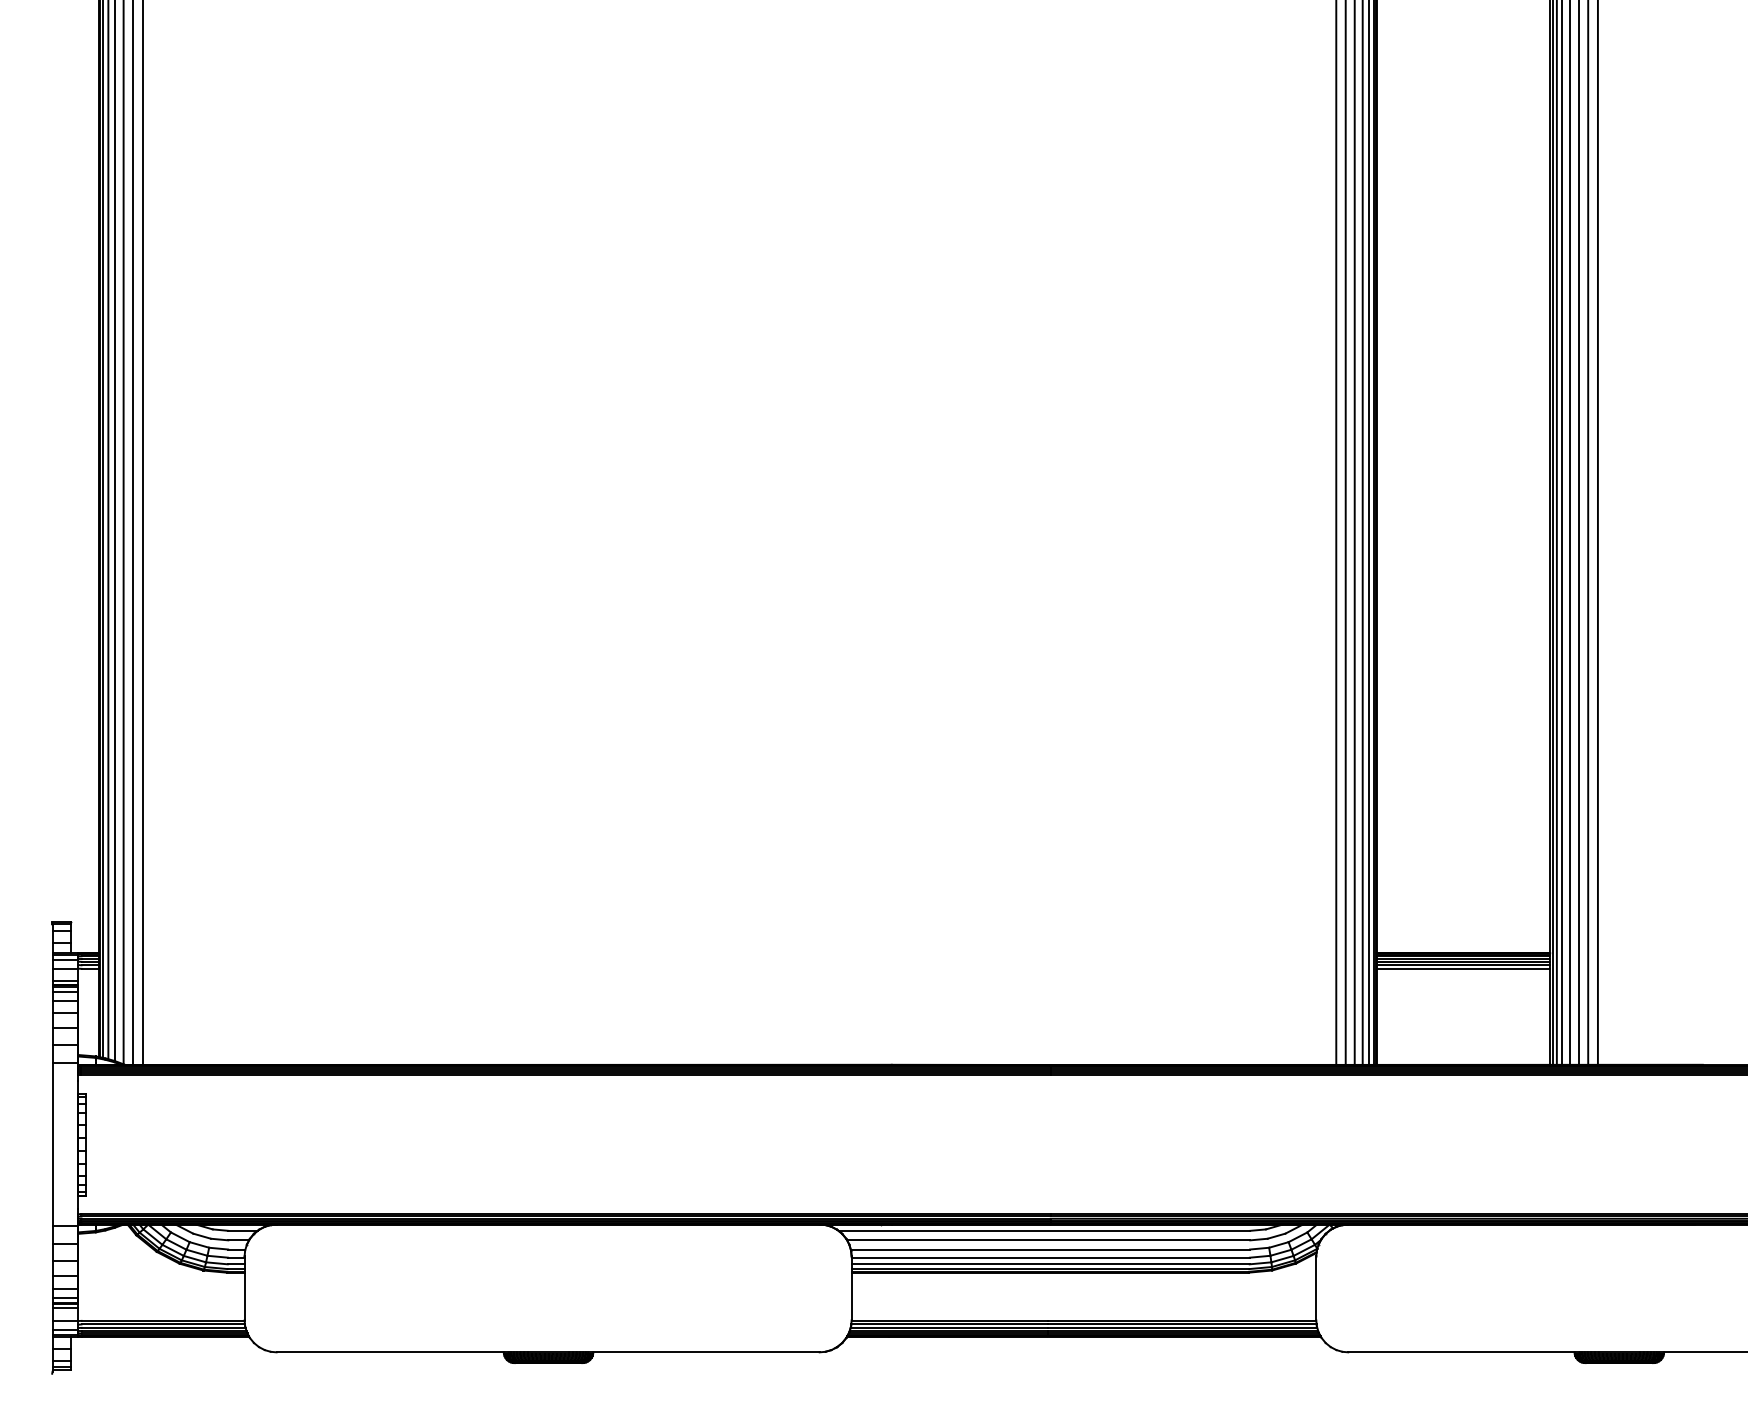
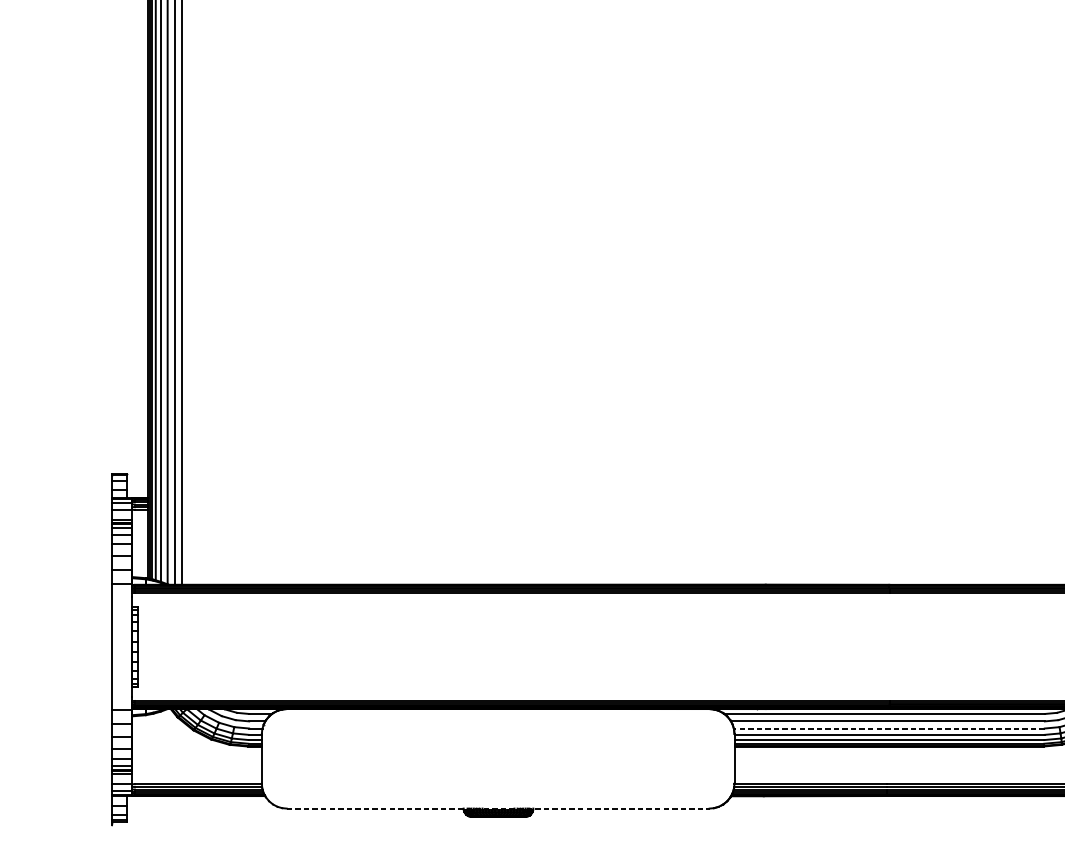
line: (1050, 1249) -> (889, 728), solid -> dashed
line: (548, 1352) -> (498, 808), solid -> dashed

